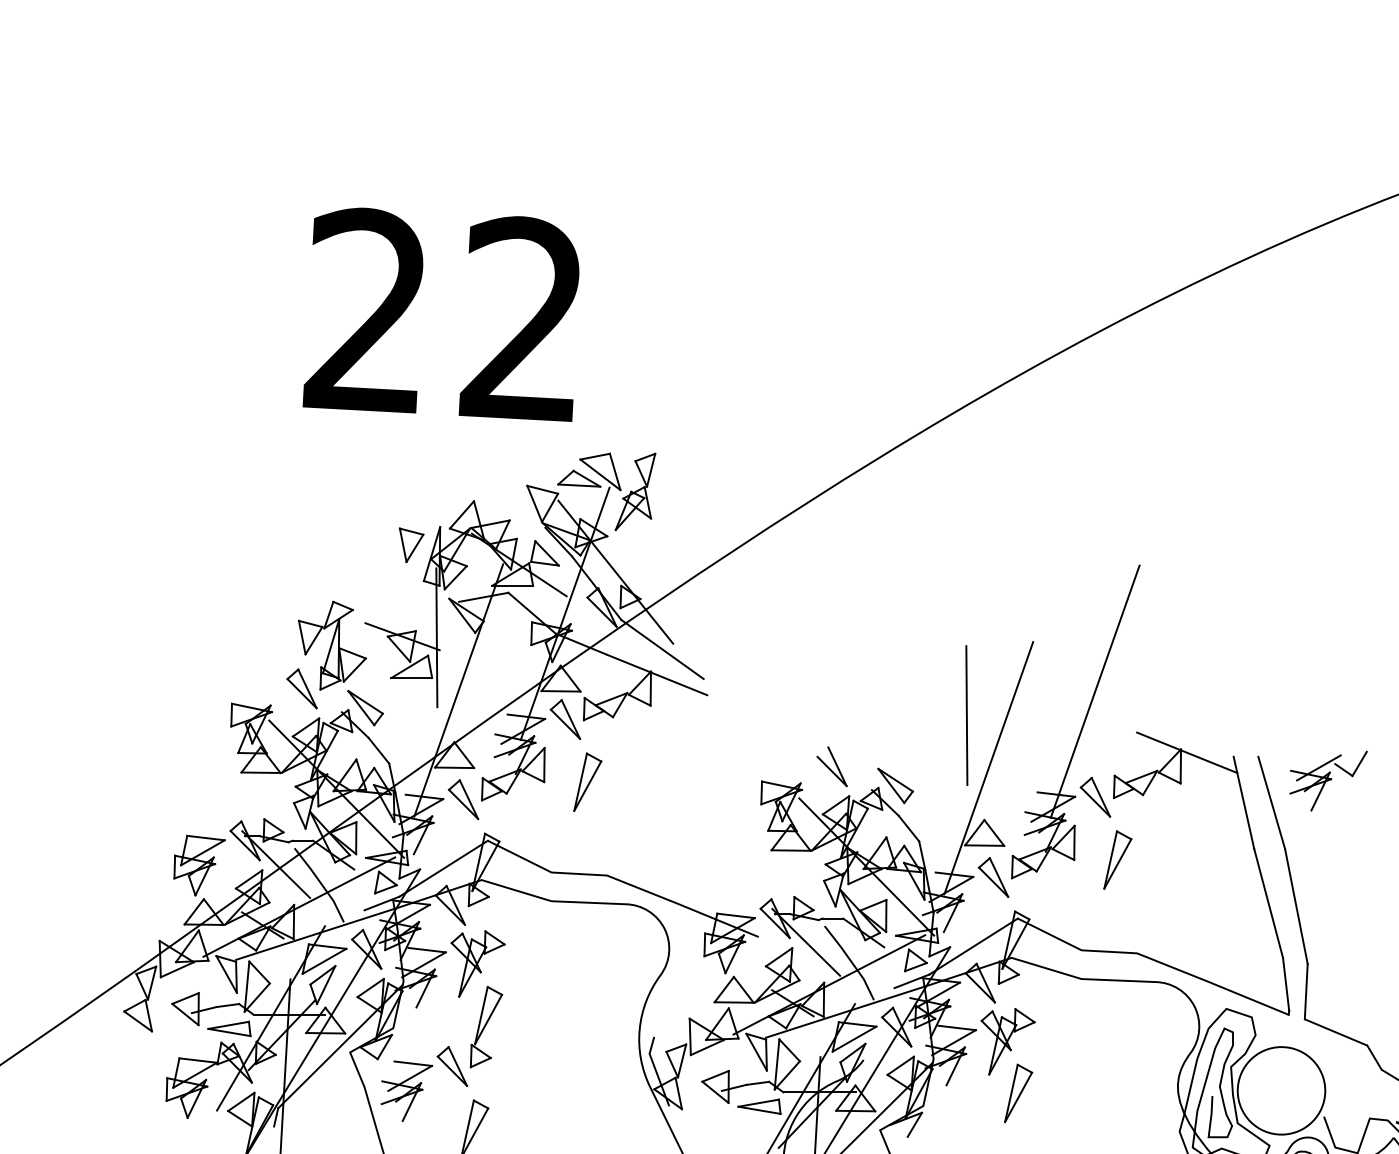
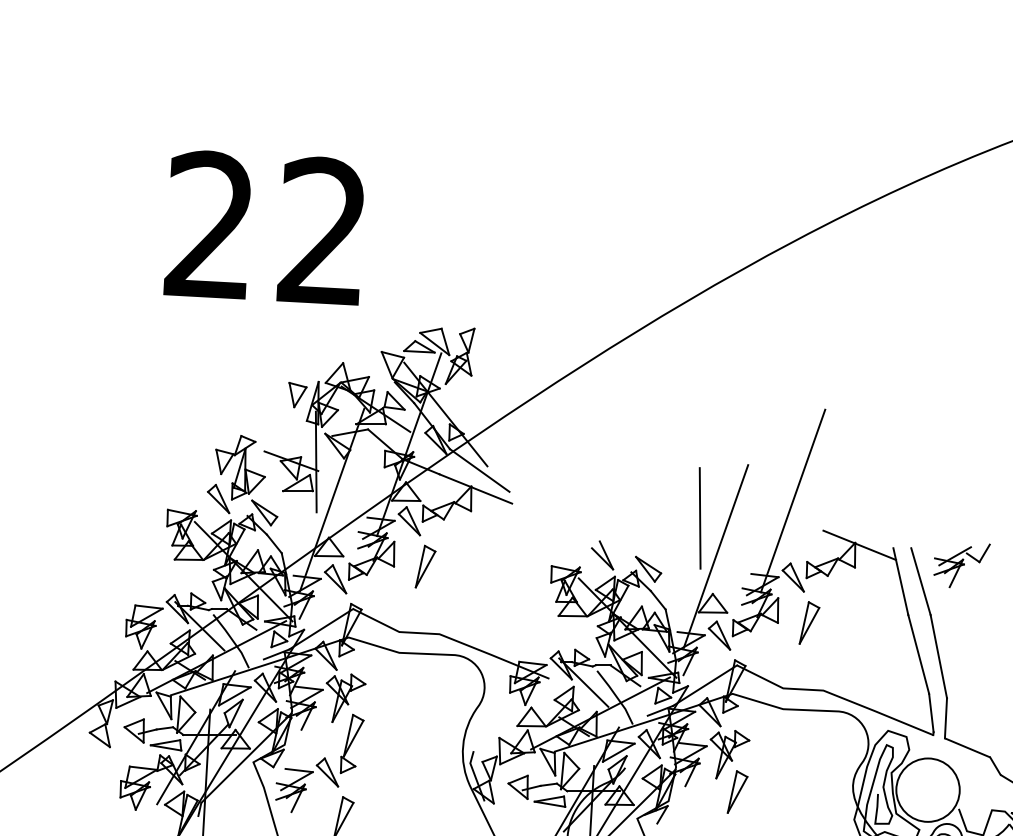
text: (440, 314) -> (263, 227), moved

